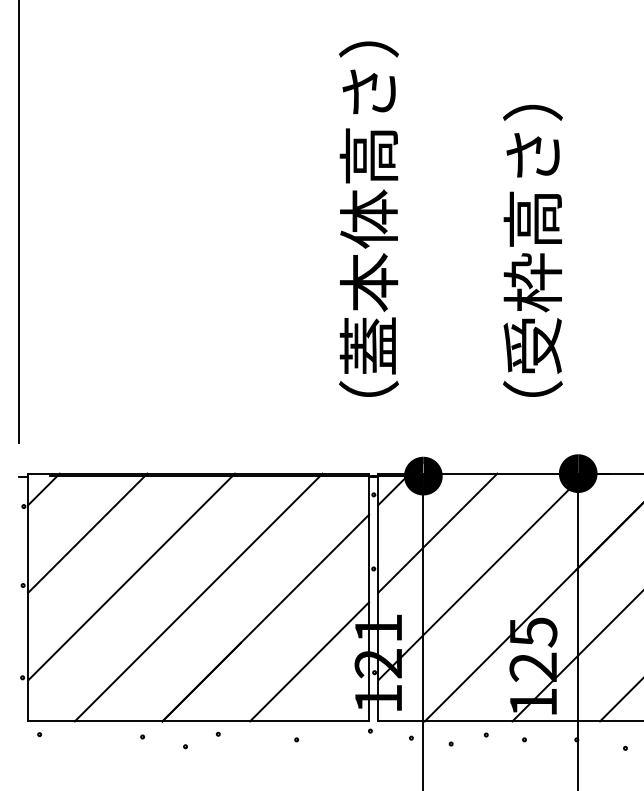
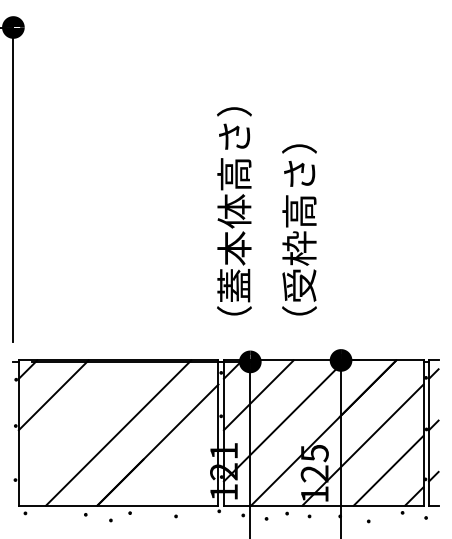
text: (369, 219) -> (234, 211), moved
text: (532, 250) -> (299, 229), moved
line: (130, 576) -> (78, 420), removed
line: (309, 661) -> (183, 470), removed

